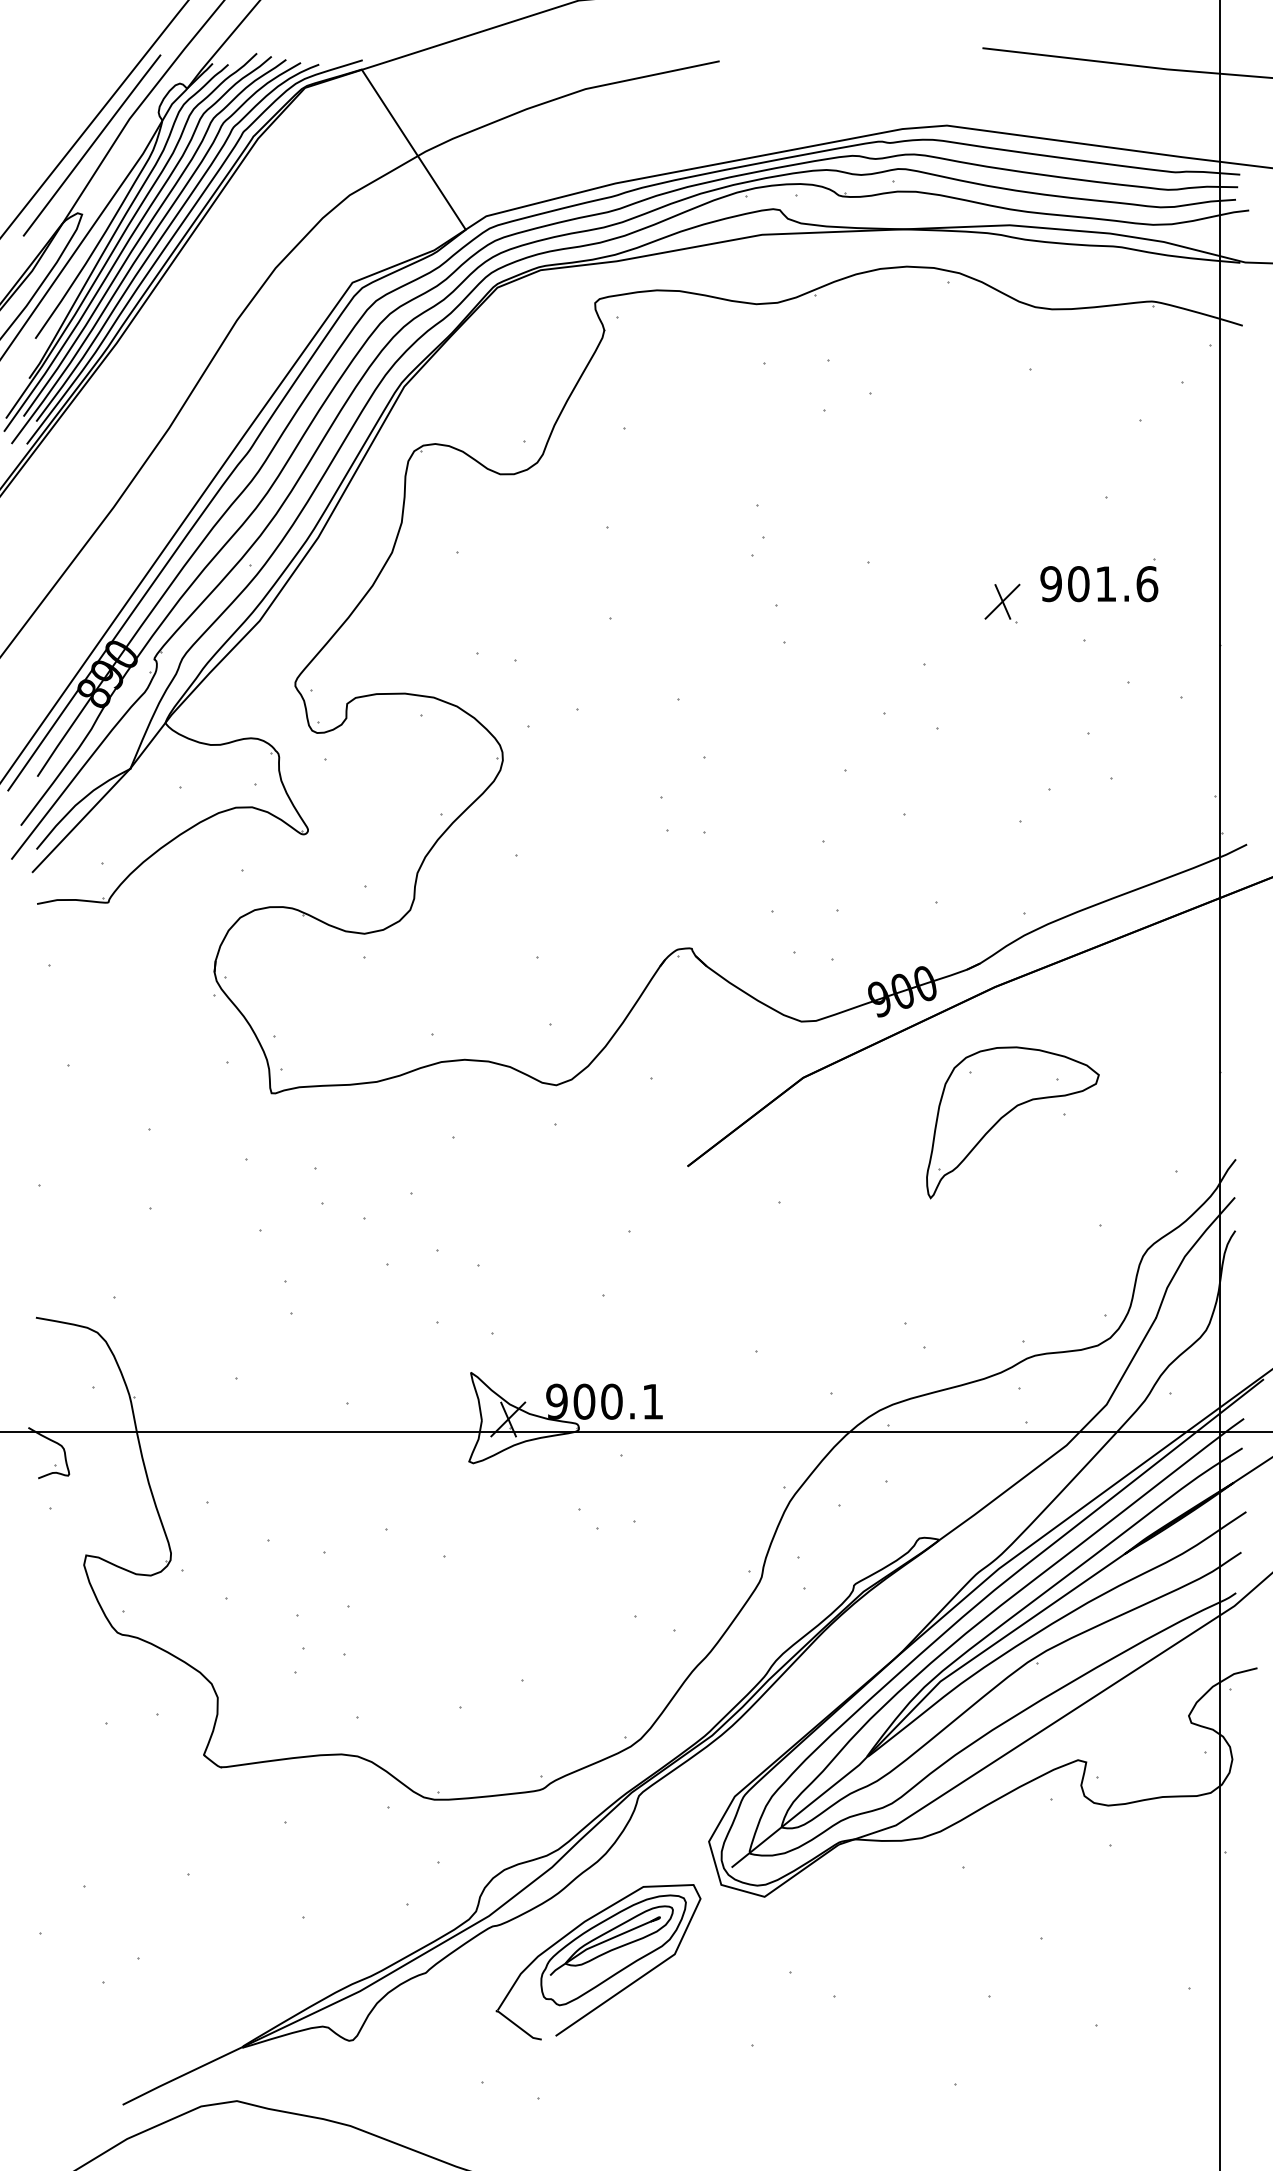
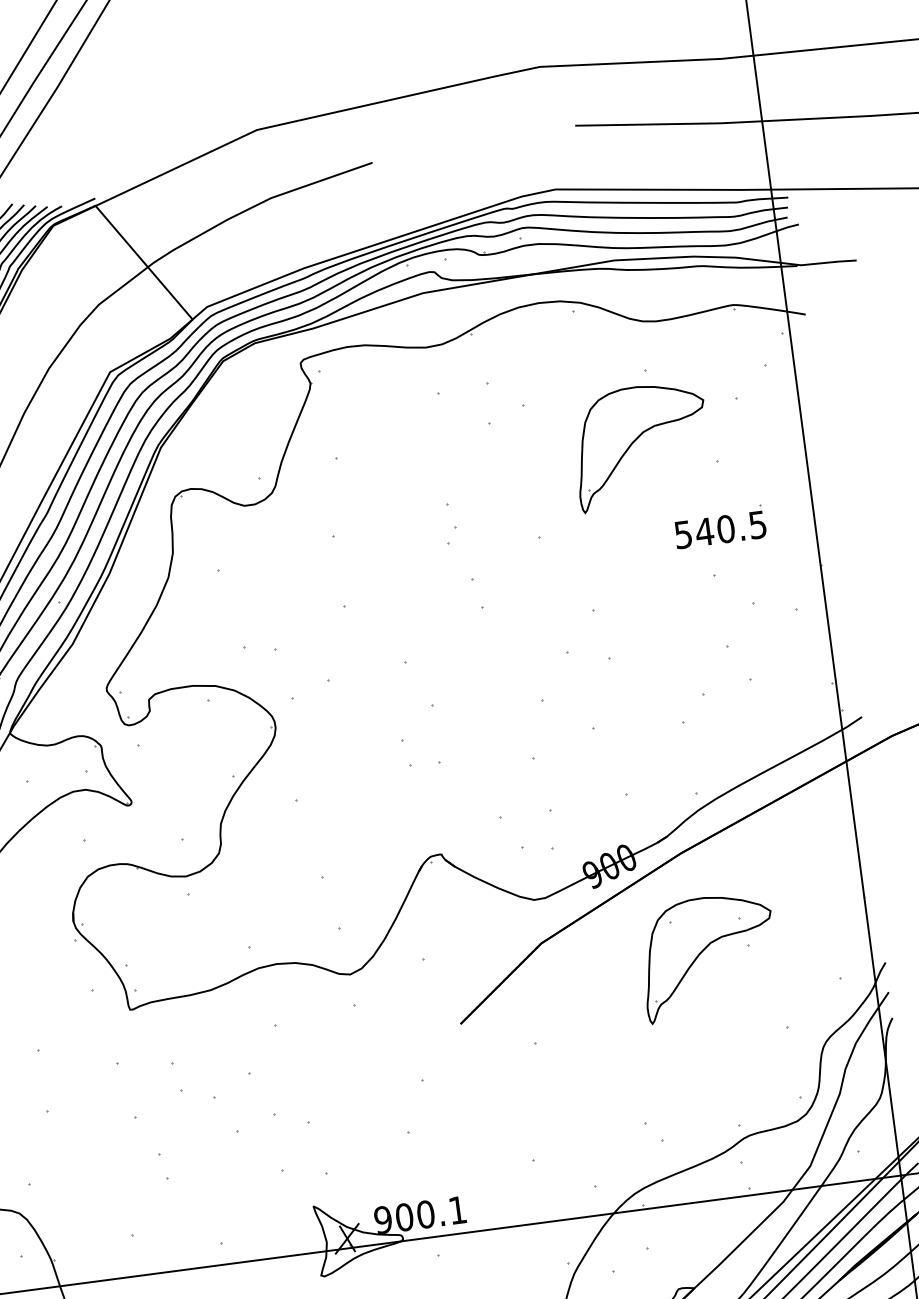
part: (1006, 457) -> (635, 441), added
text: (1099, 584) -> (720, 530), 901.6 -> 540.5
part: (1002, 603) -> (647, 554), removed

